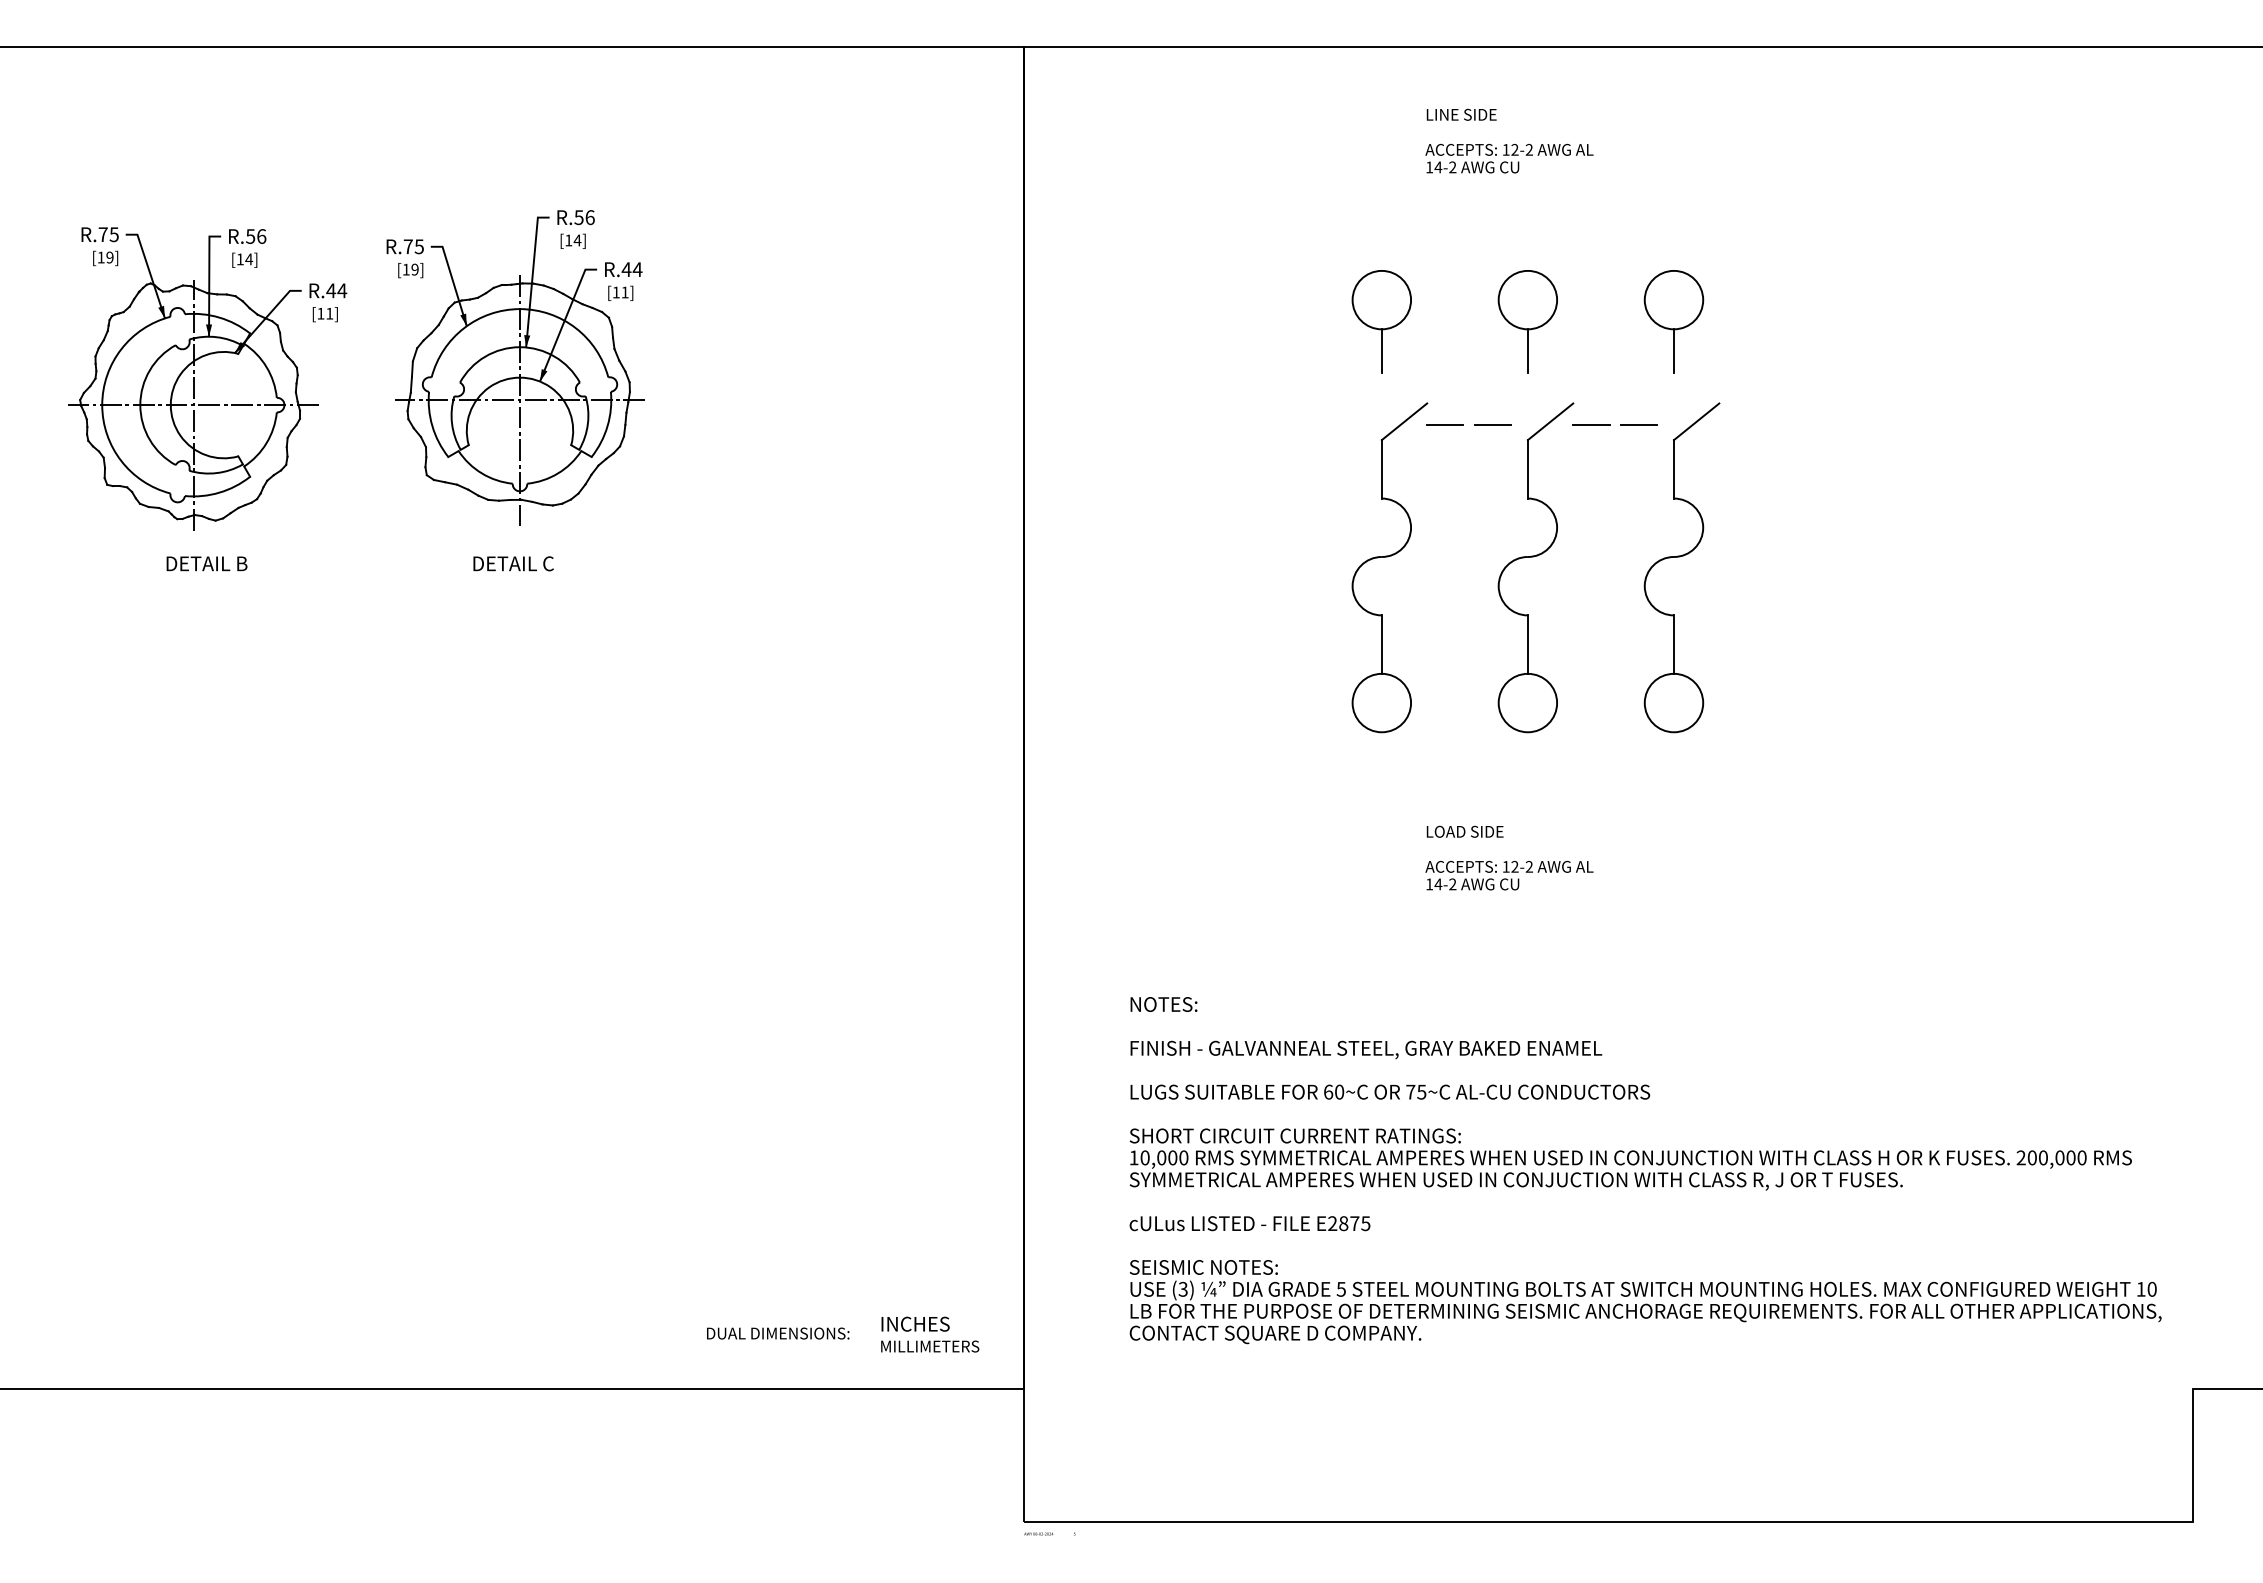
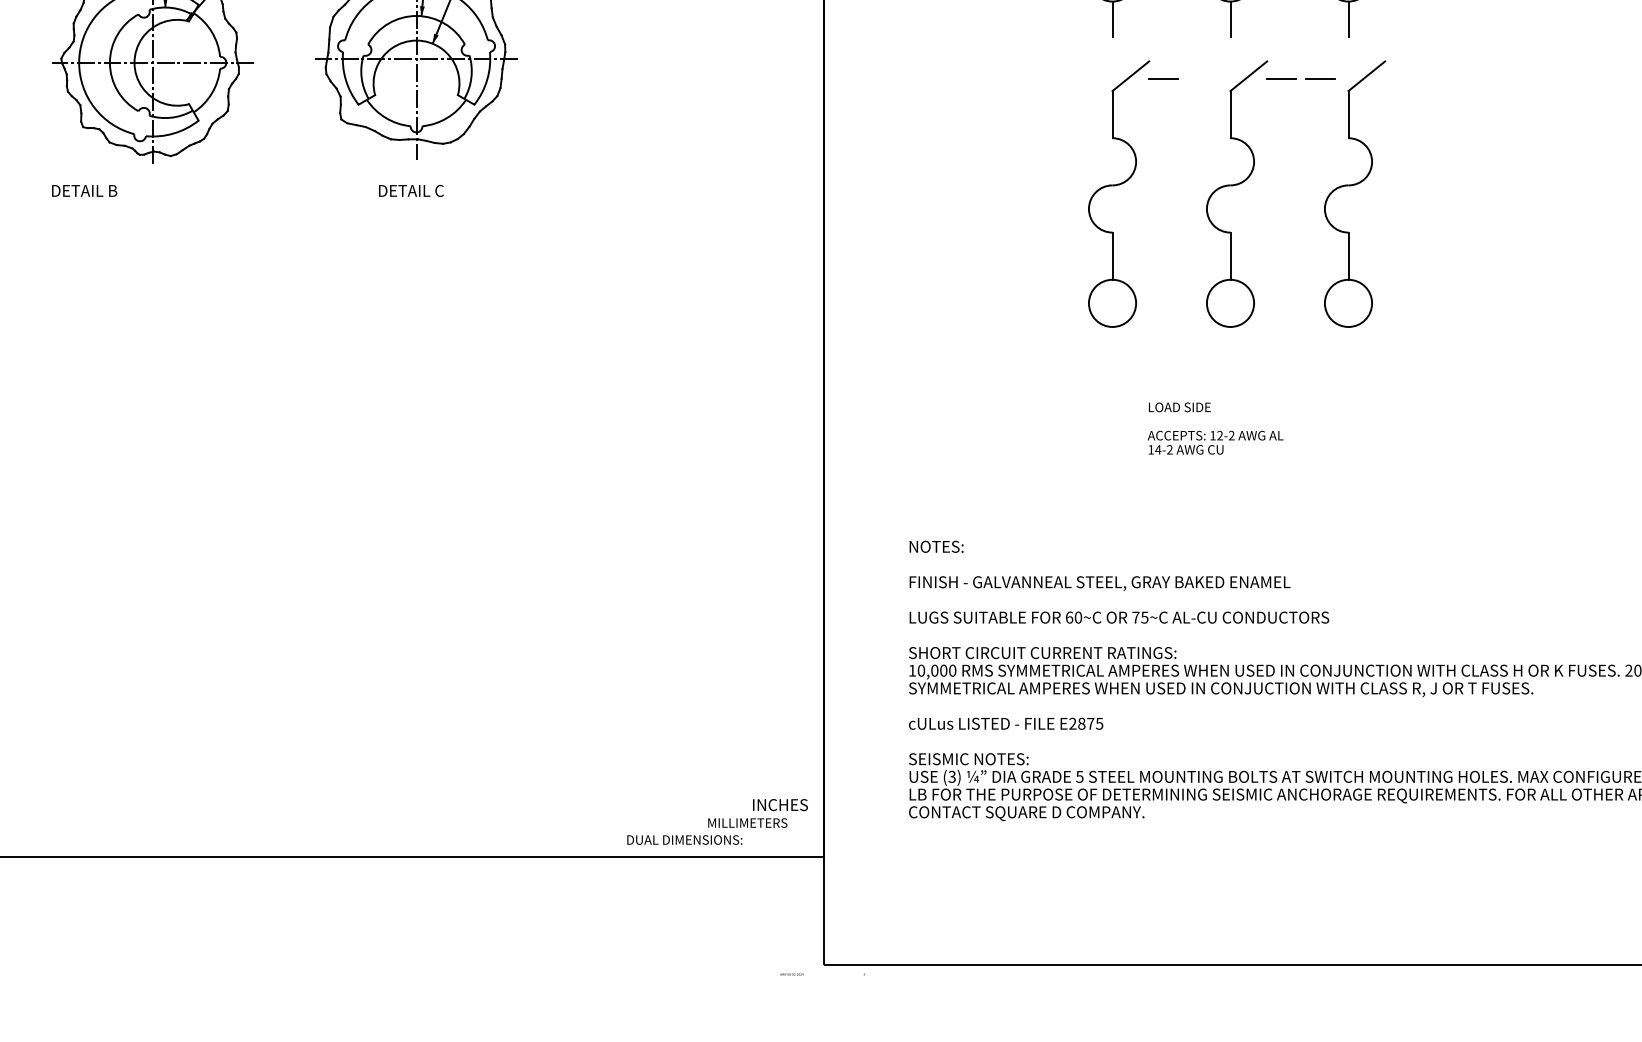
line: (1492, 425) -> (1201, 79), removed
text: (206, 563) -> (84, 190), moved
text: (915, 1323) -> (780, 804), moved
text: (778, 1333) -> (685, 839), moved
text: (1038, 1533) -> (791, 974), moved

